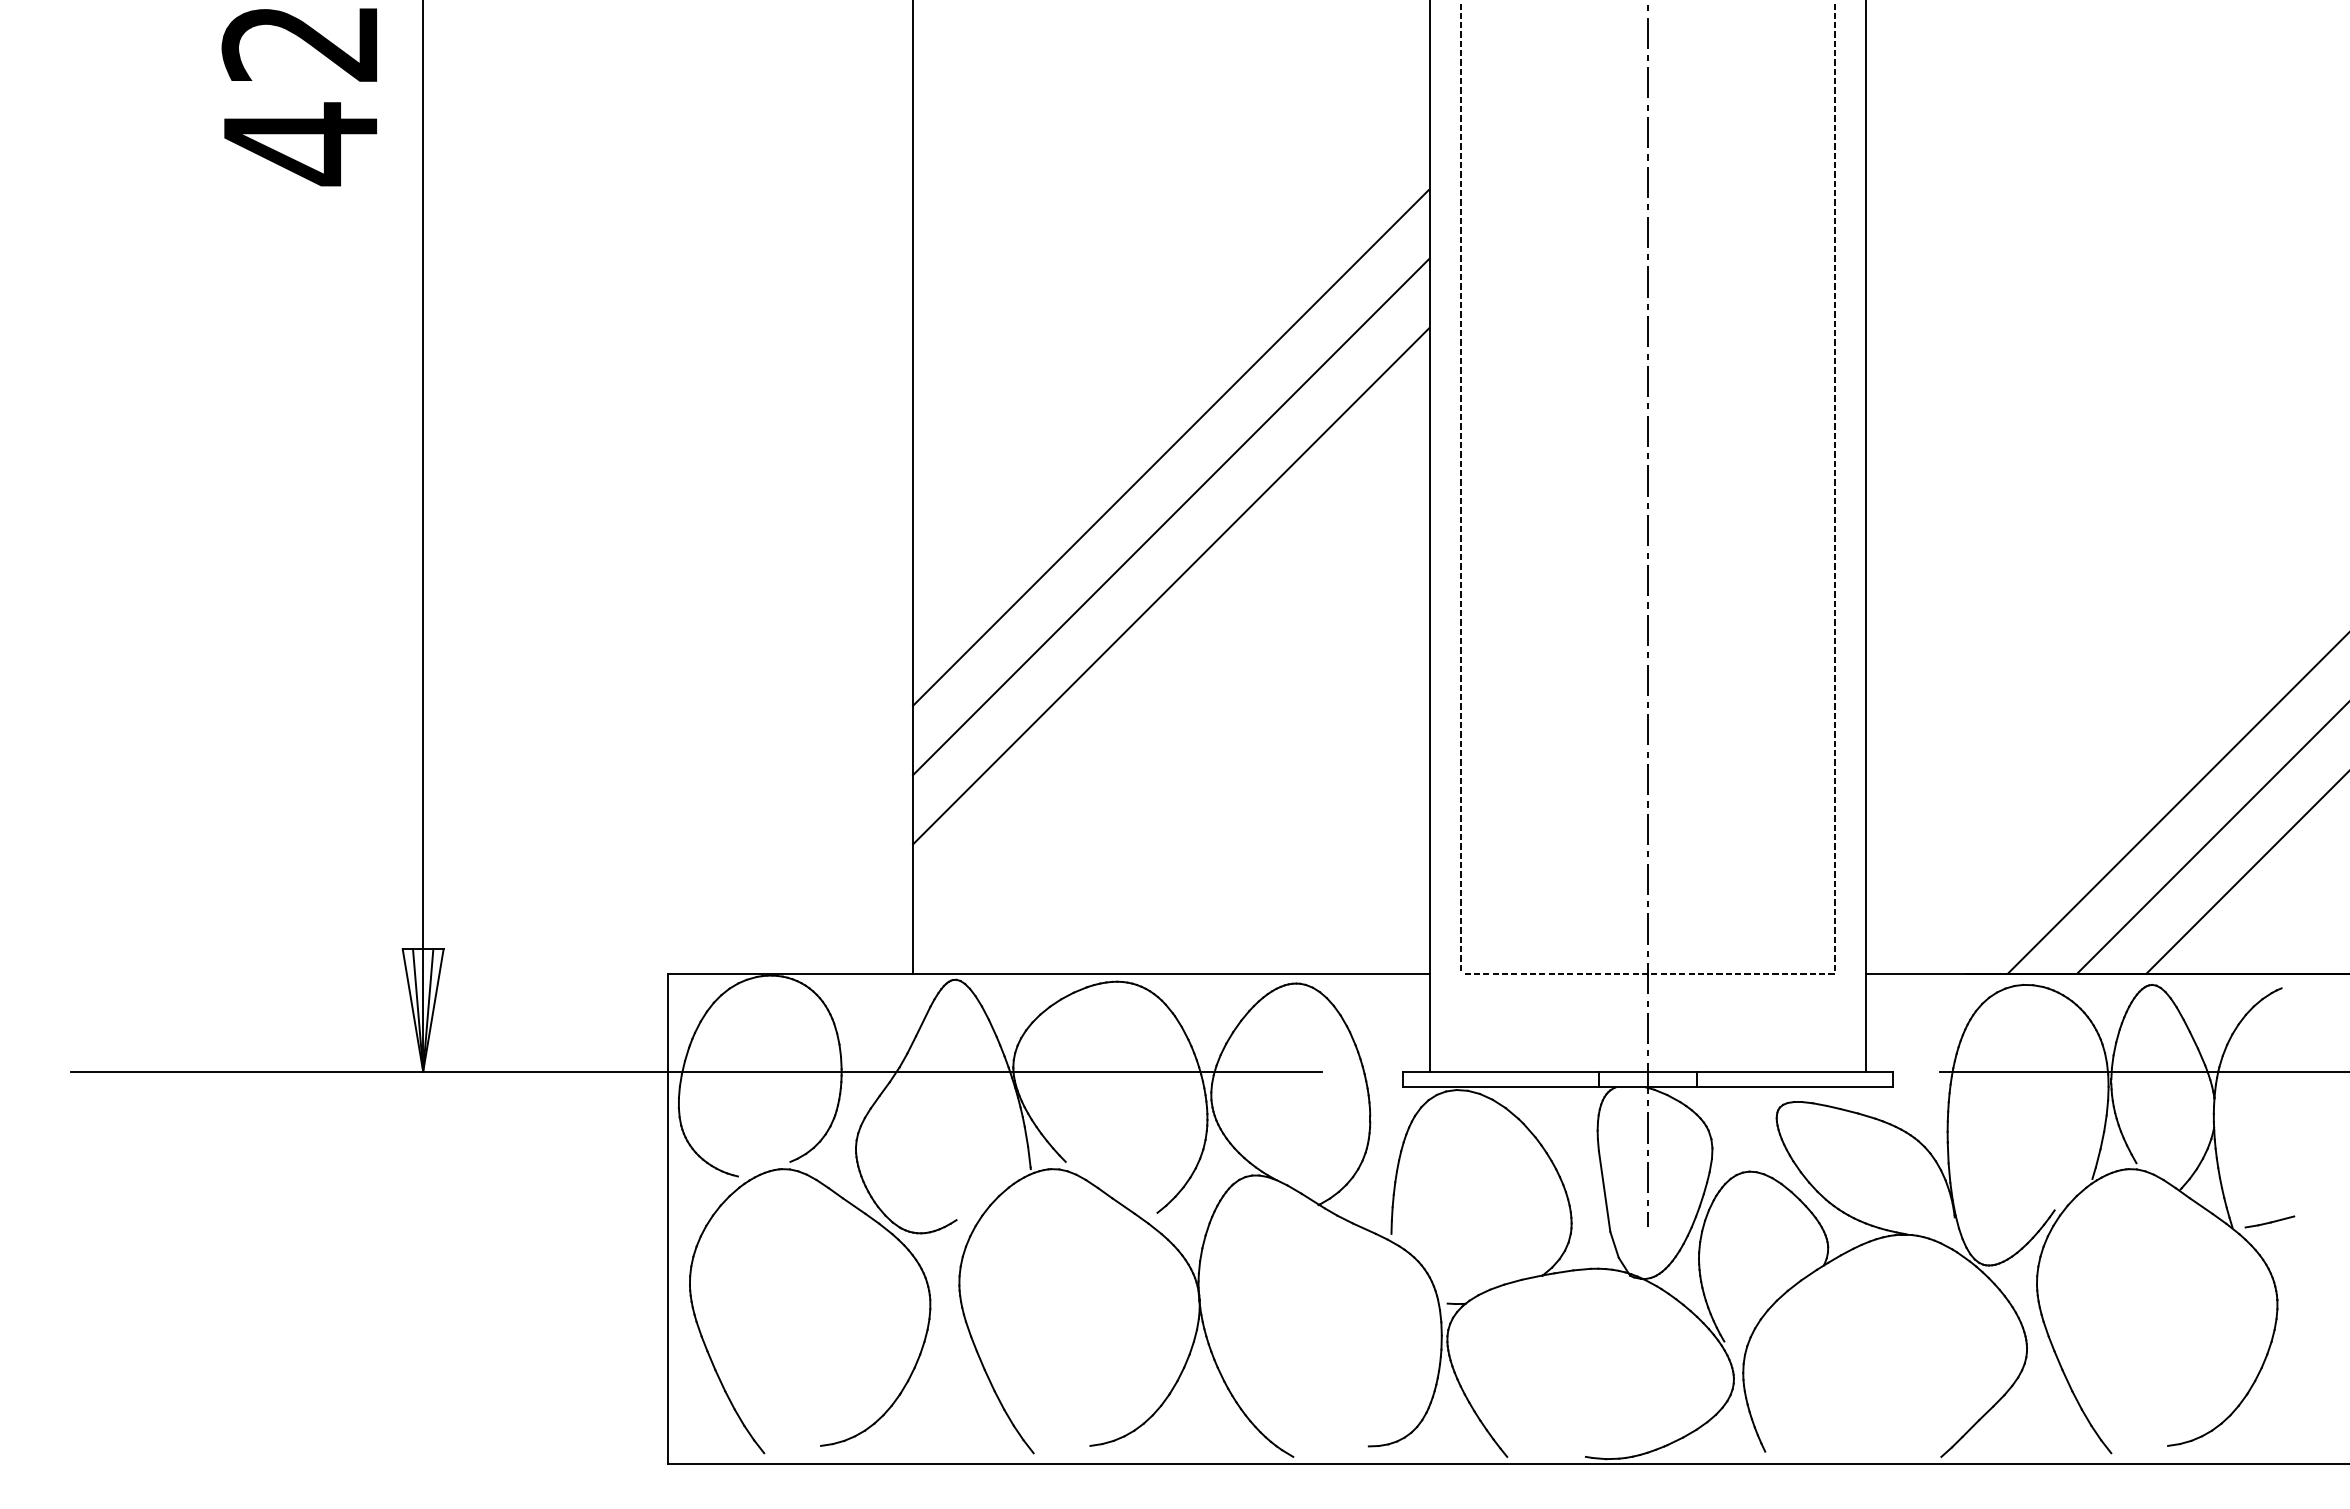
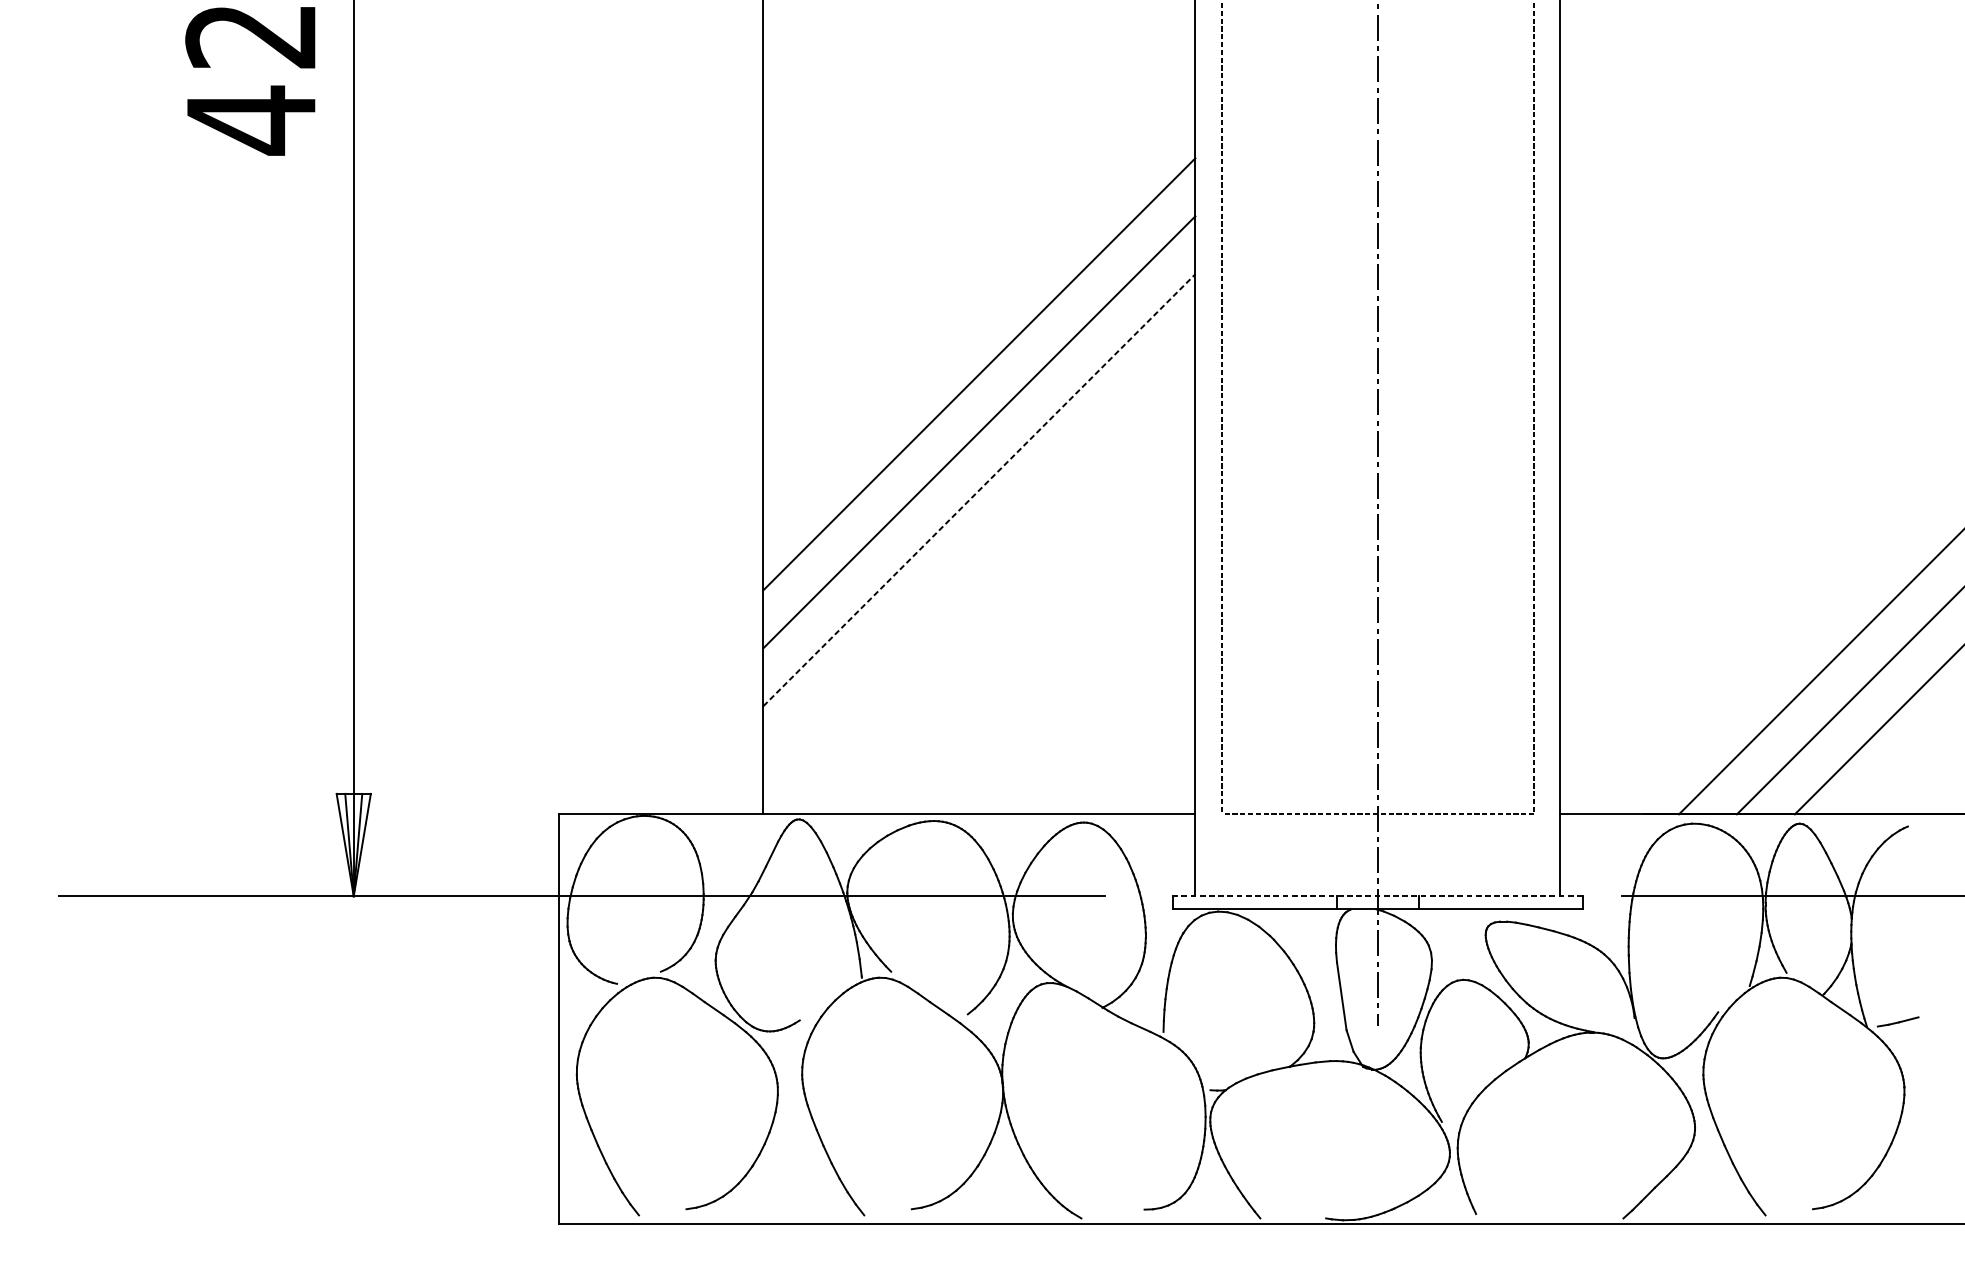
line: (1171, 585) -> (979, 489), solid -> dashed
line: (1647, 1071) -> (1377, 896), solid -> dashed

